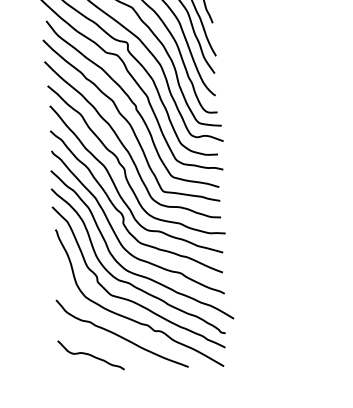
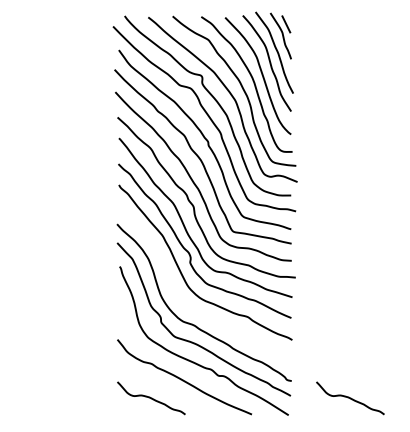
curve: (122, 265) -> (187, 306), removed
curve: (282, 347) -> (350, 398), added

